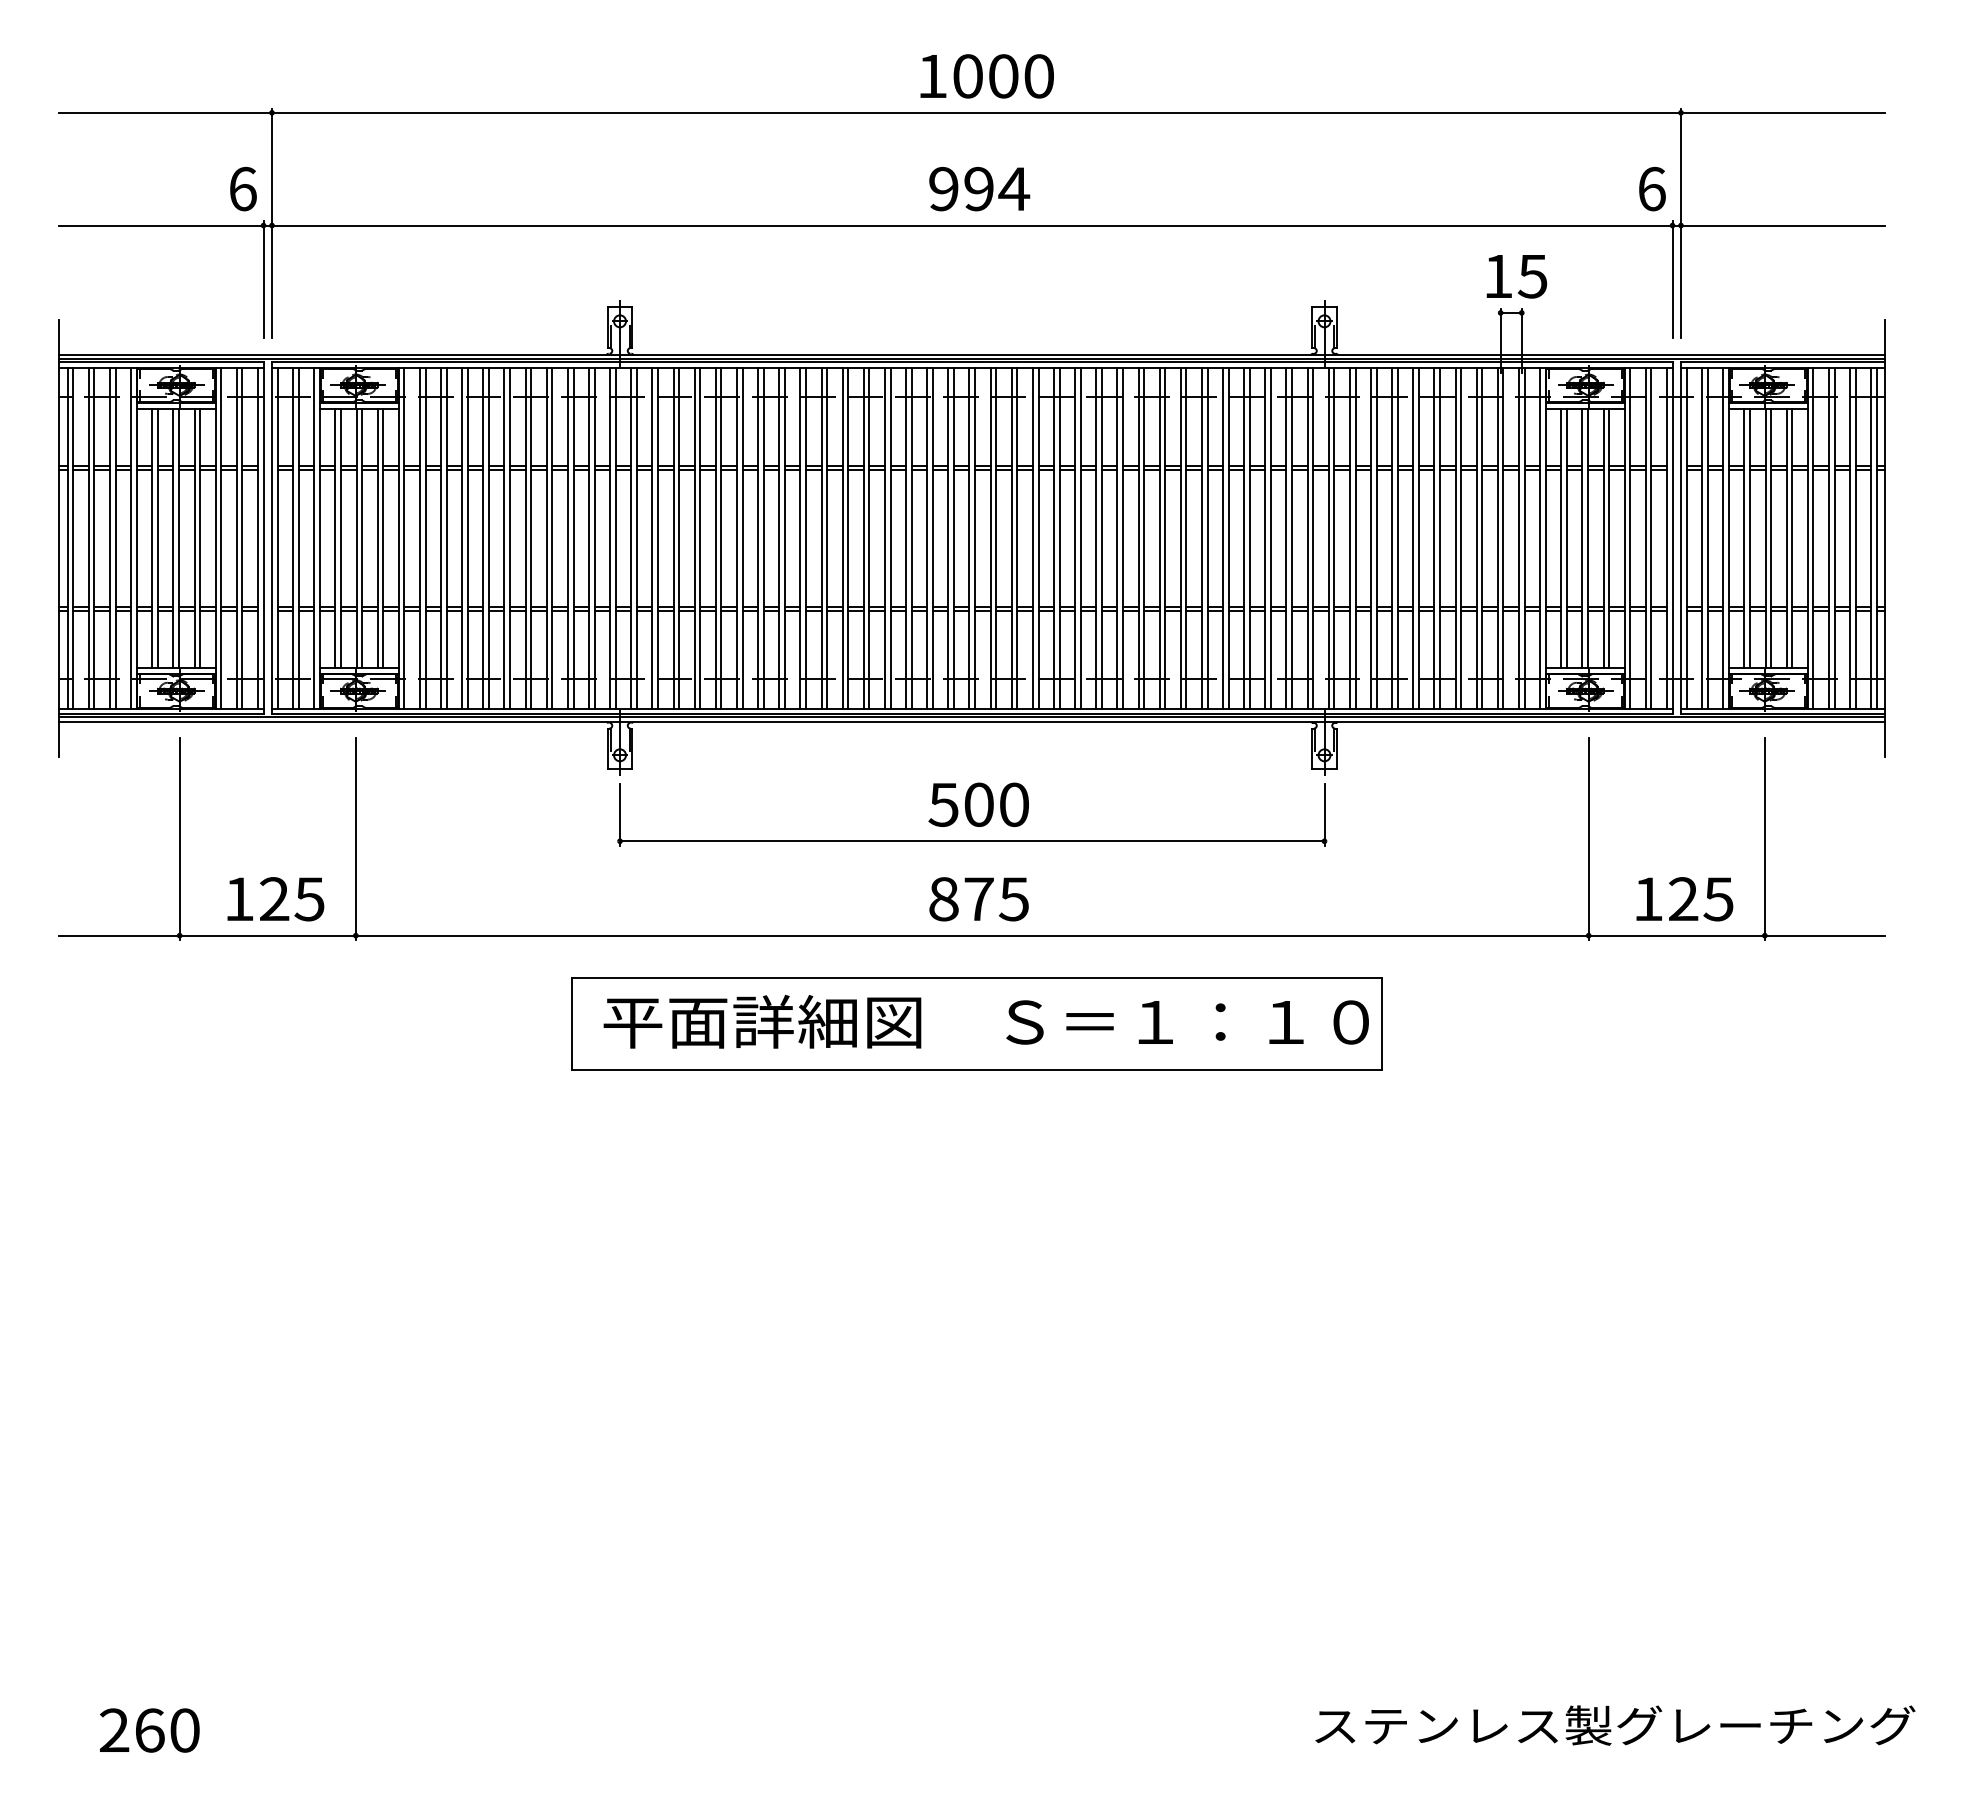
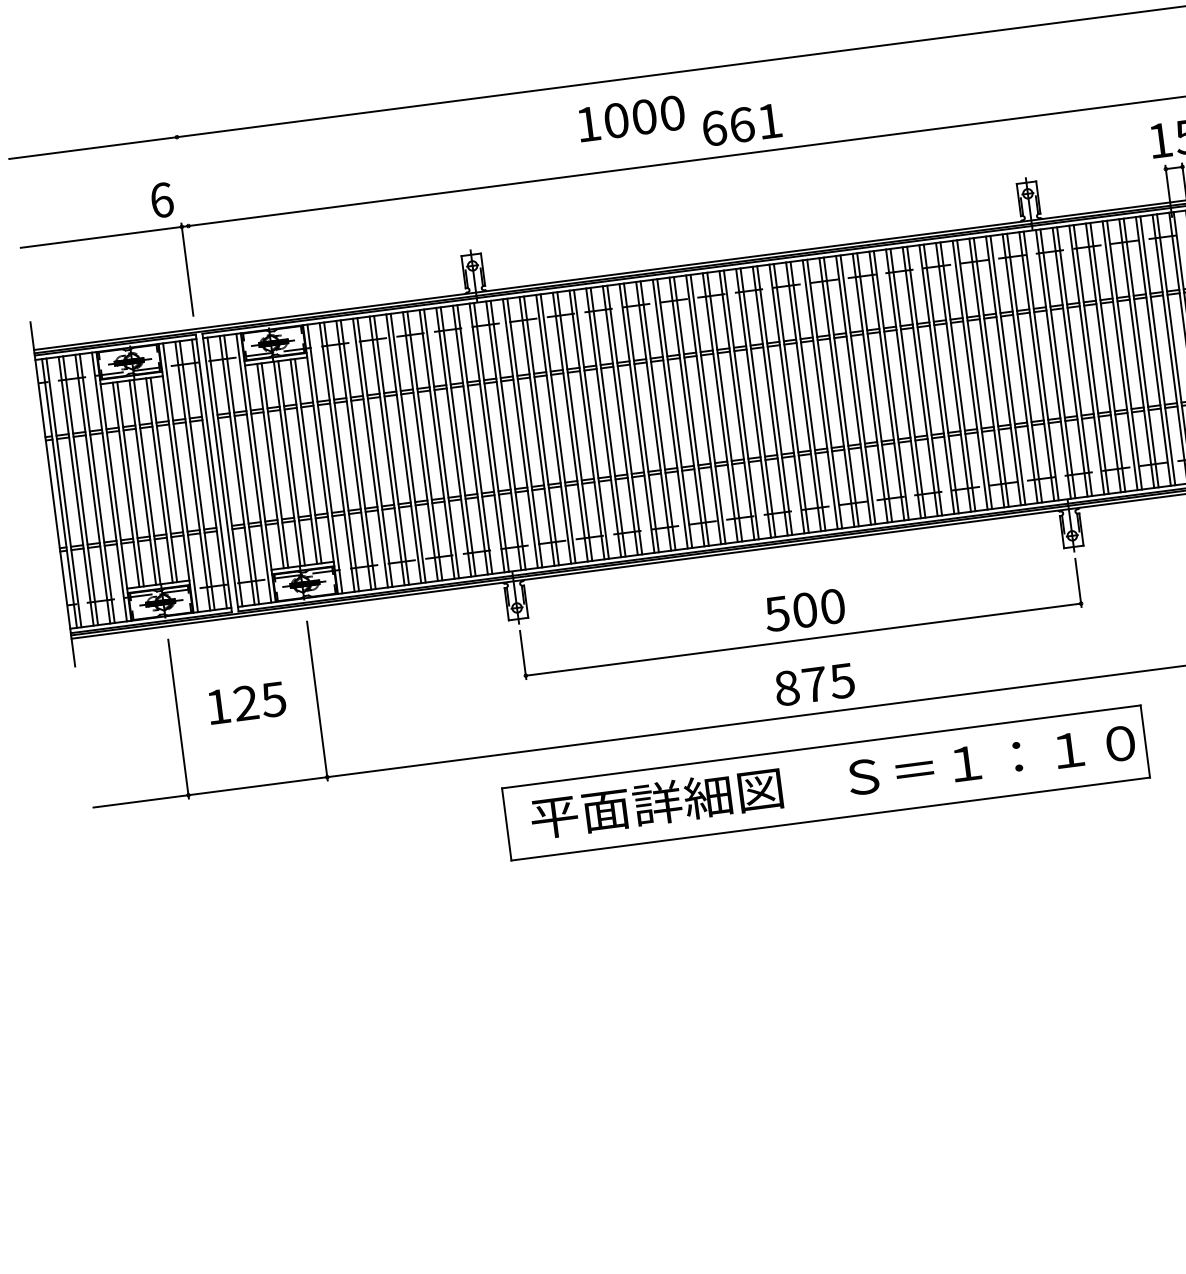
text: (986, 76) -> (631, 118), moved
text: (979, 189) -> (742, 125), 994 -> 661
line: (272, 223) -> (188, 224), removed
text: (275, 899) -> (246, 703), moved

